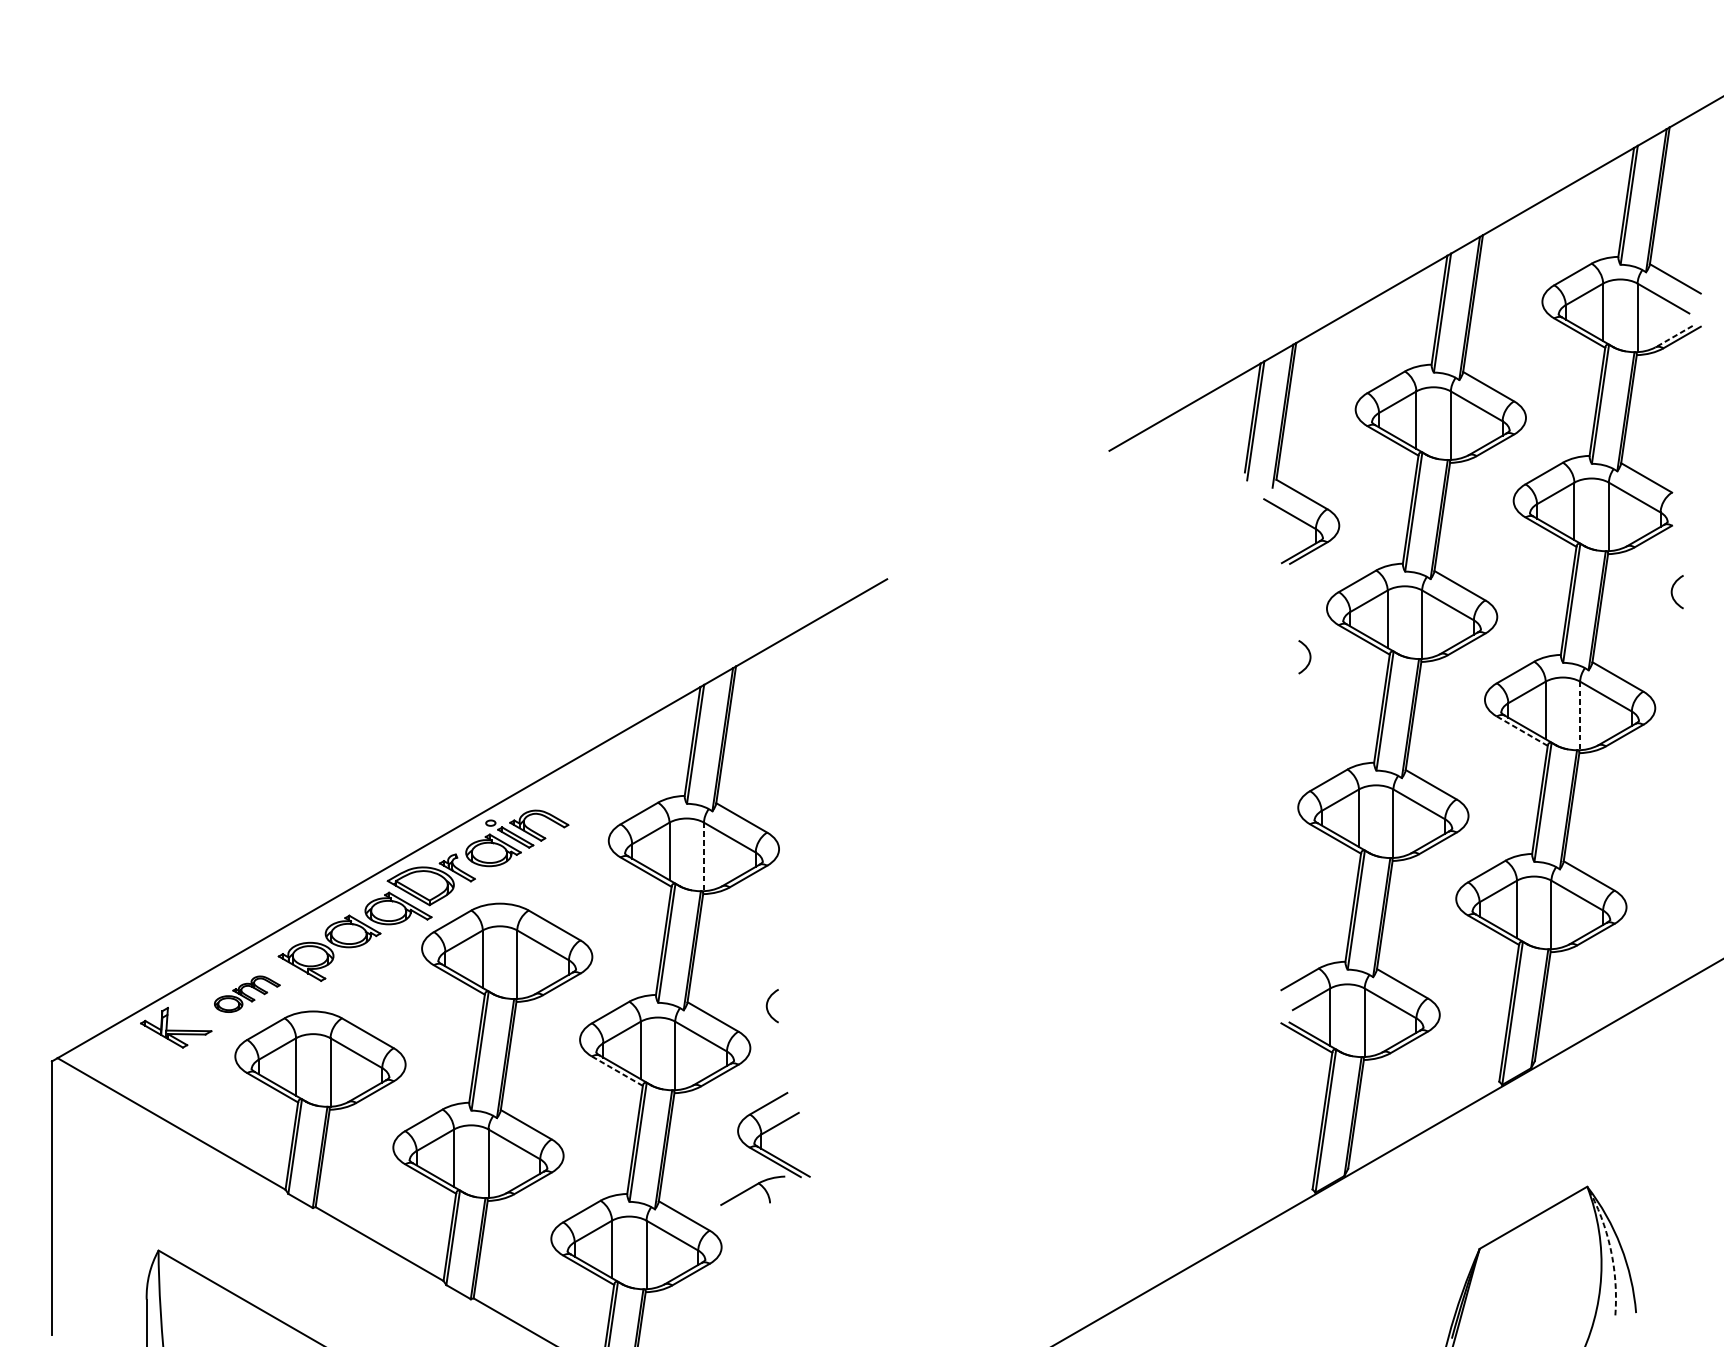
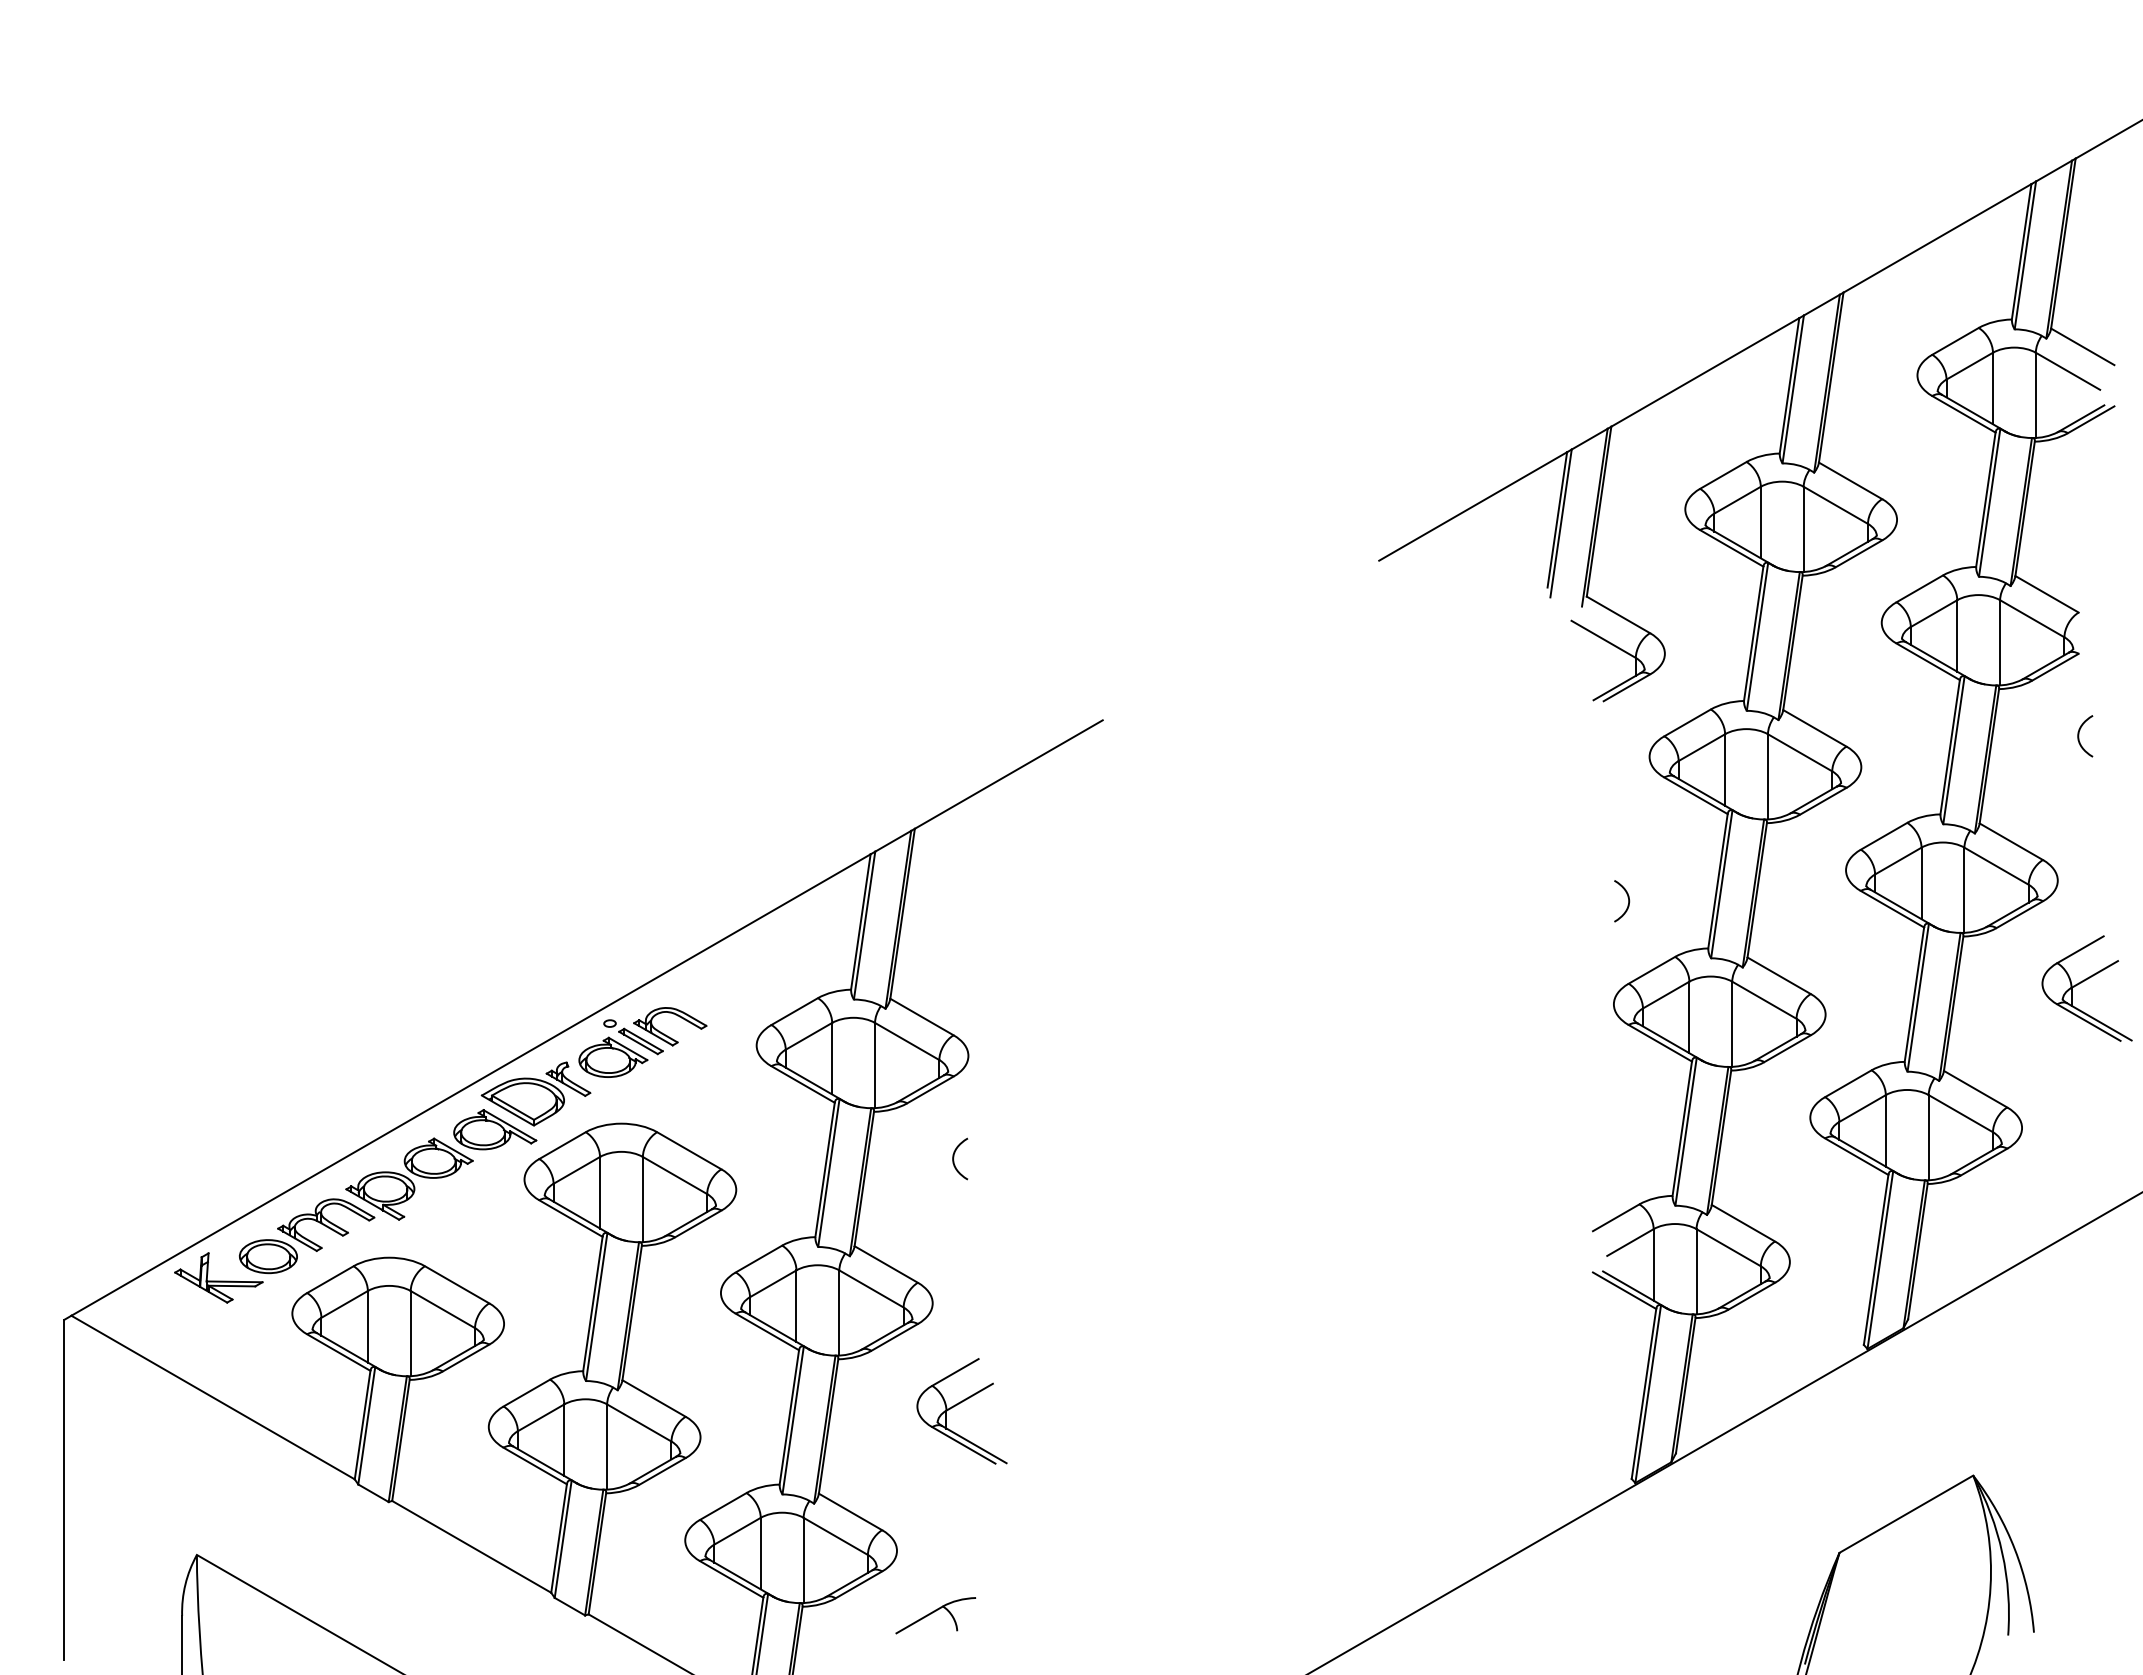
line: (1674, 336) -> (2081, 418), dashed -> solid
curve: (1309, 659) -> (1627, 904), moved
line: (1580, 716) -> (1964, 890), dashed -> solid
line: (1522, 731) -> (1892, 909), dashed -> solid
part: (1675, 790) -> (2083, 982), added
line: (704, 856) -> (875, 1065), dashed -> solid
part: (247, 994) -> (307, 1236), size x1.67
curve: (767, 1004) -> (954, 1157), moved
line: (617, 1070) -> (767, 1331), dashed -> solid
part: (752, 1190) -> (935, 1615), moved
arc: (1610, 1249) -> (2002, 1553), dashed -> solid

